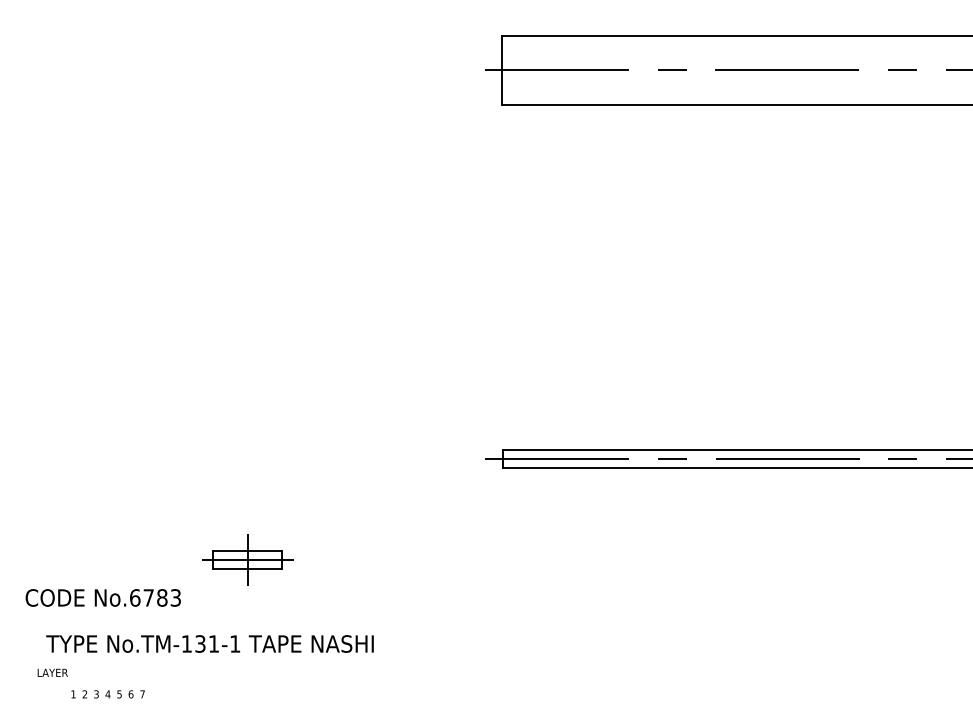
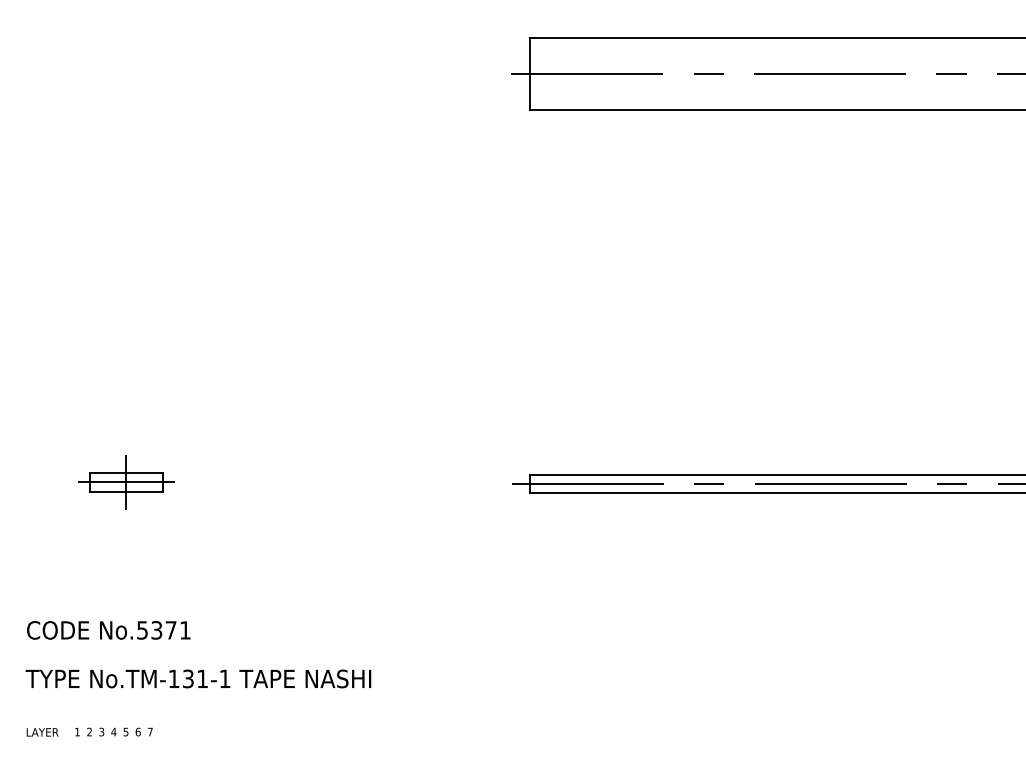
part: (248, 560) -> (126, 482), moved
text: (155, 598) -> (163, 630), No.6783 -> No.5371
text: (210, 643) -> (198, 678), moved
text: (52, 672) -> (42, 732), moved

